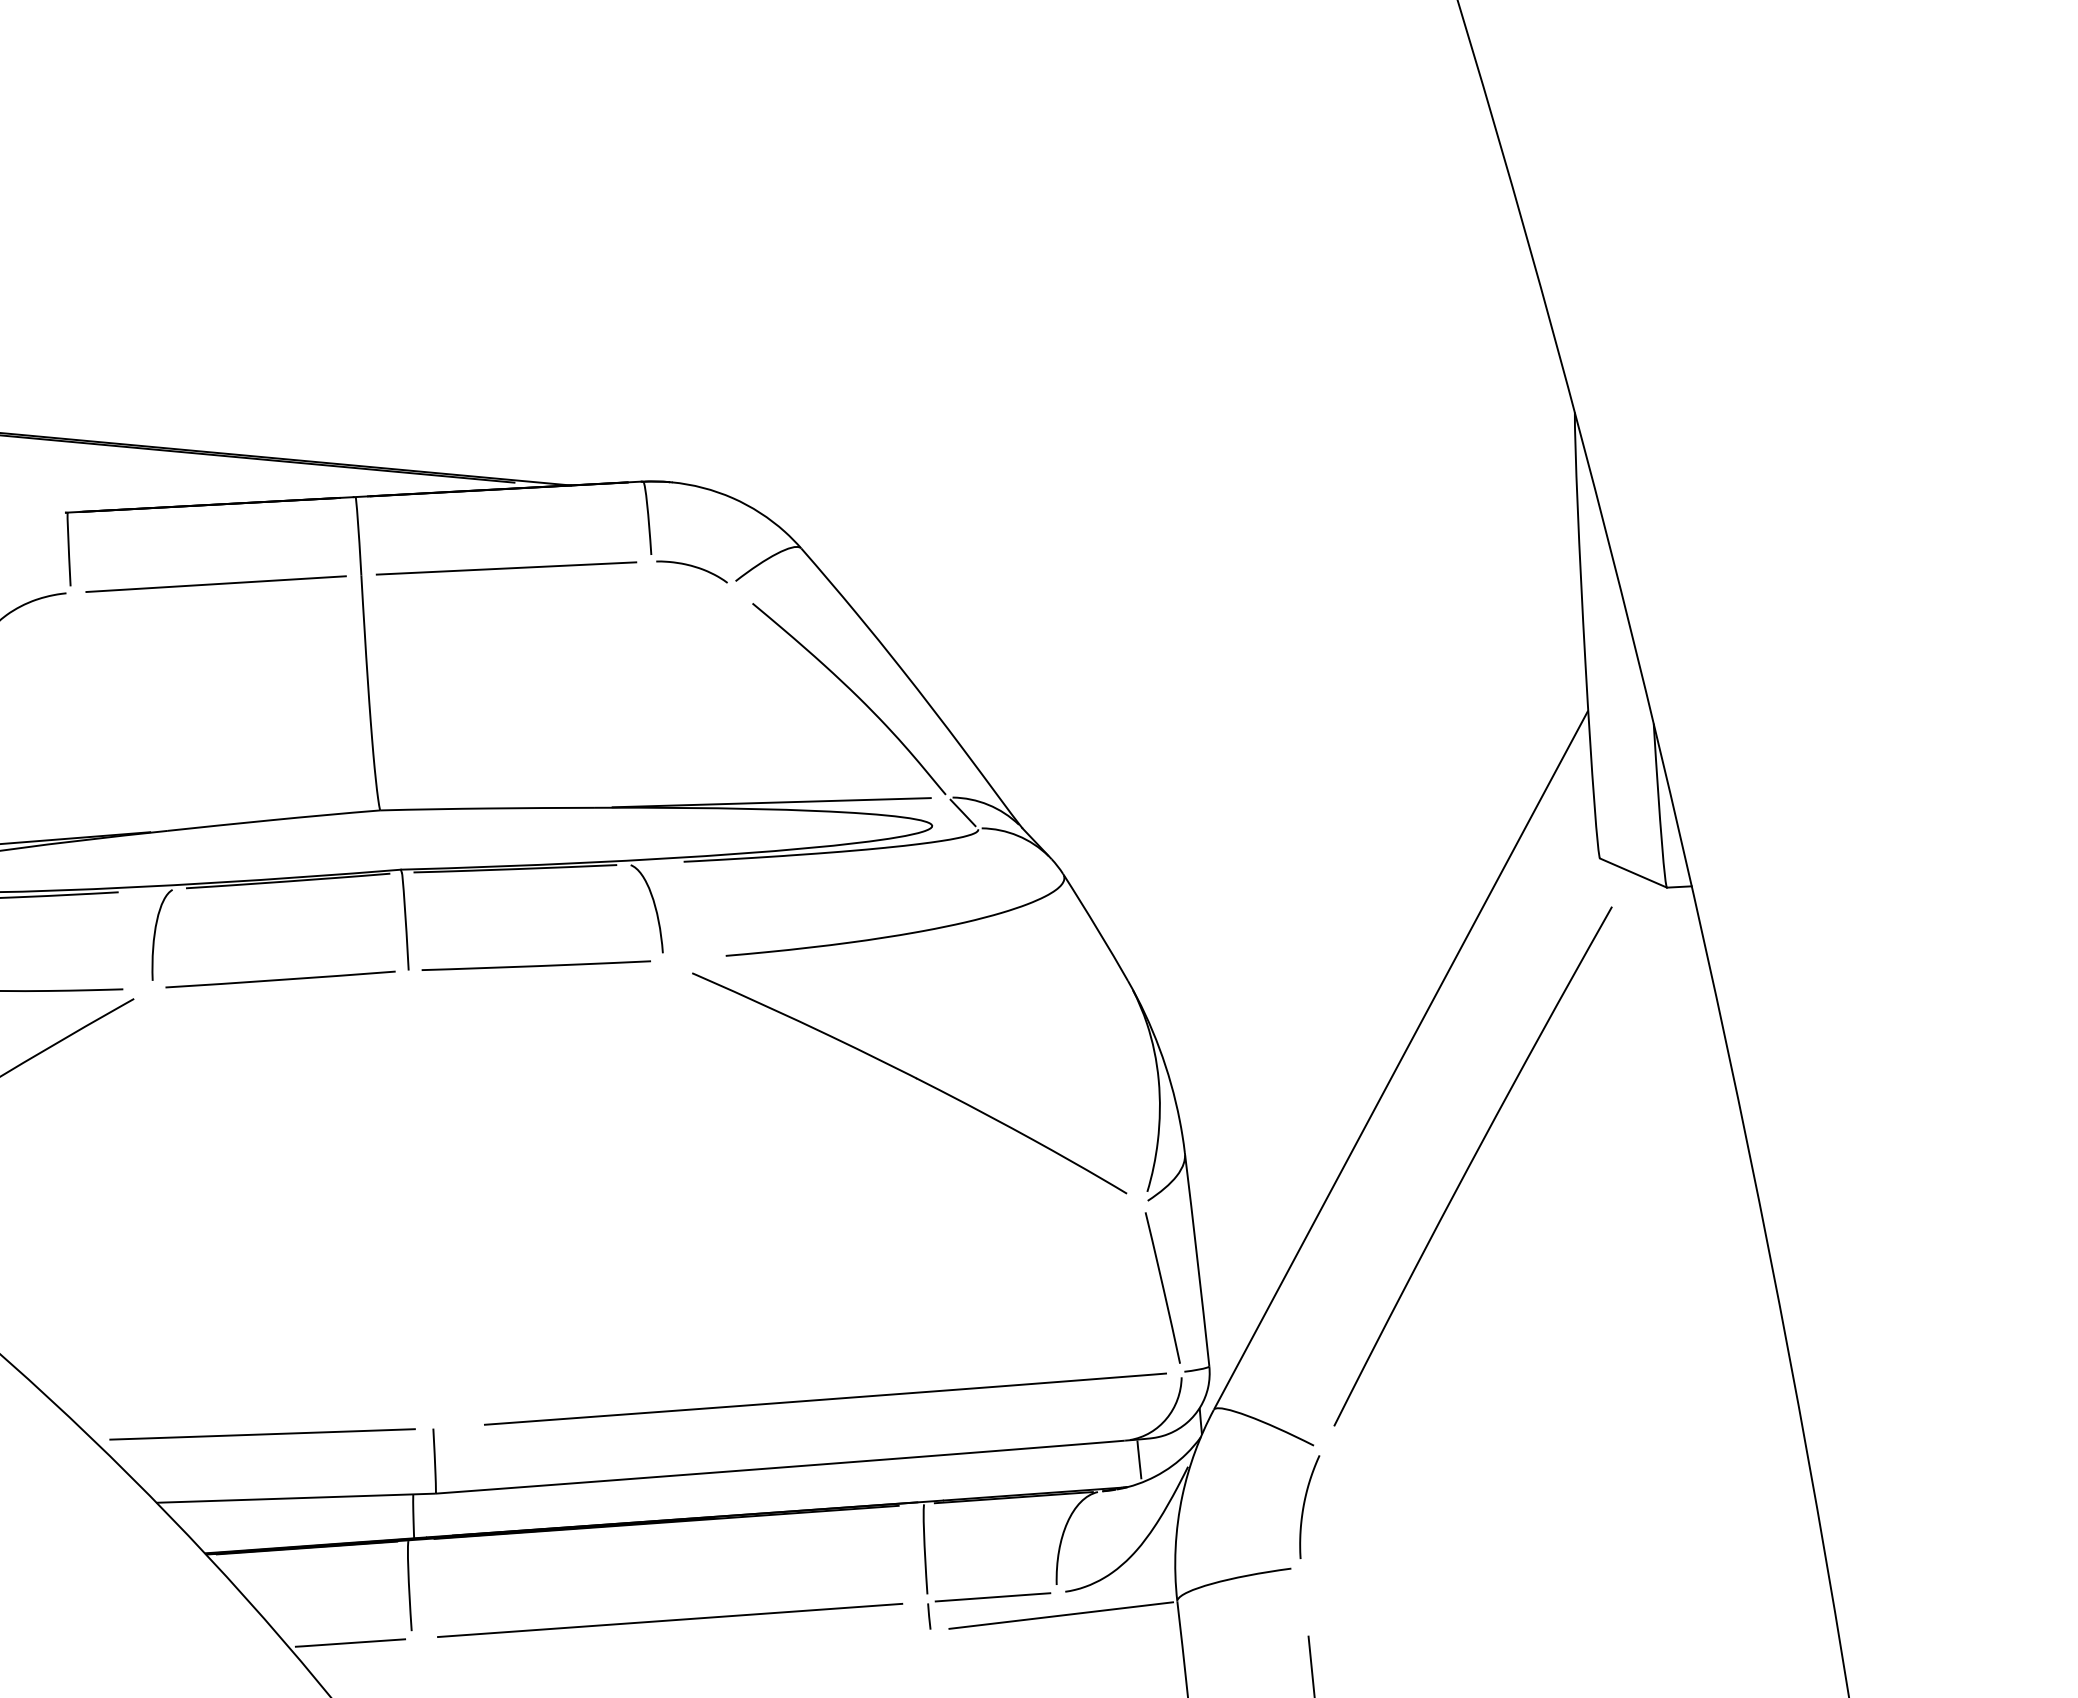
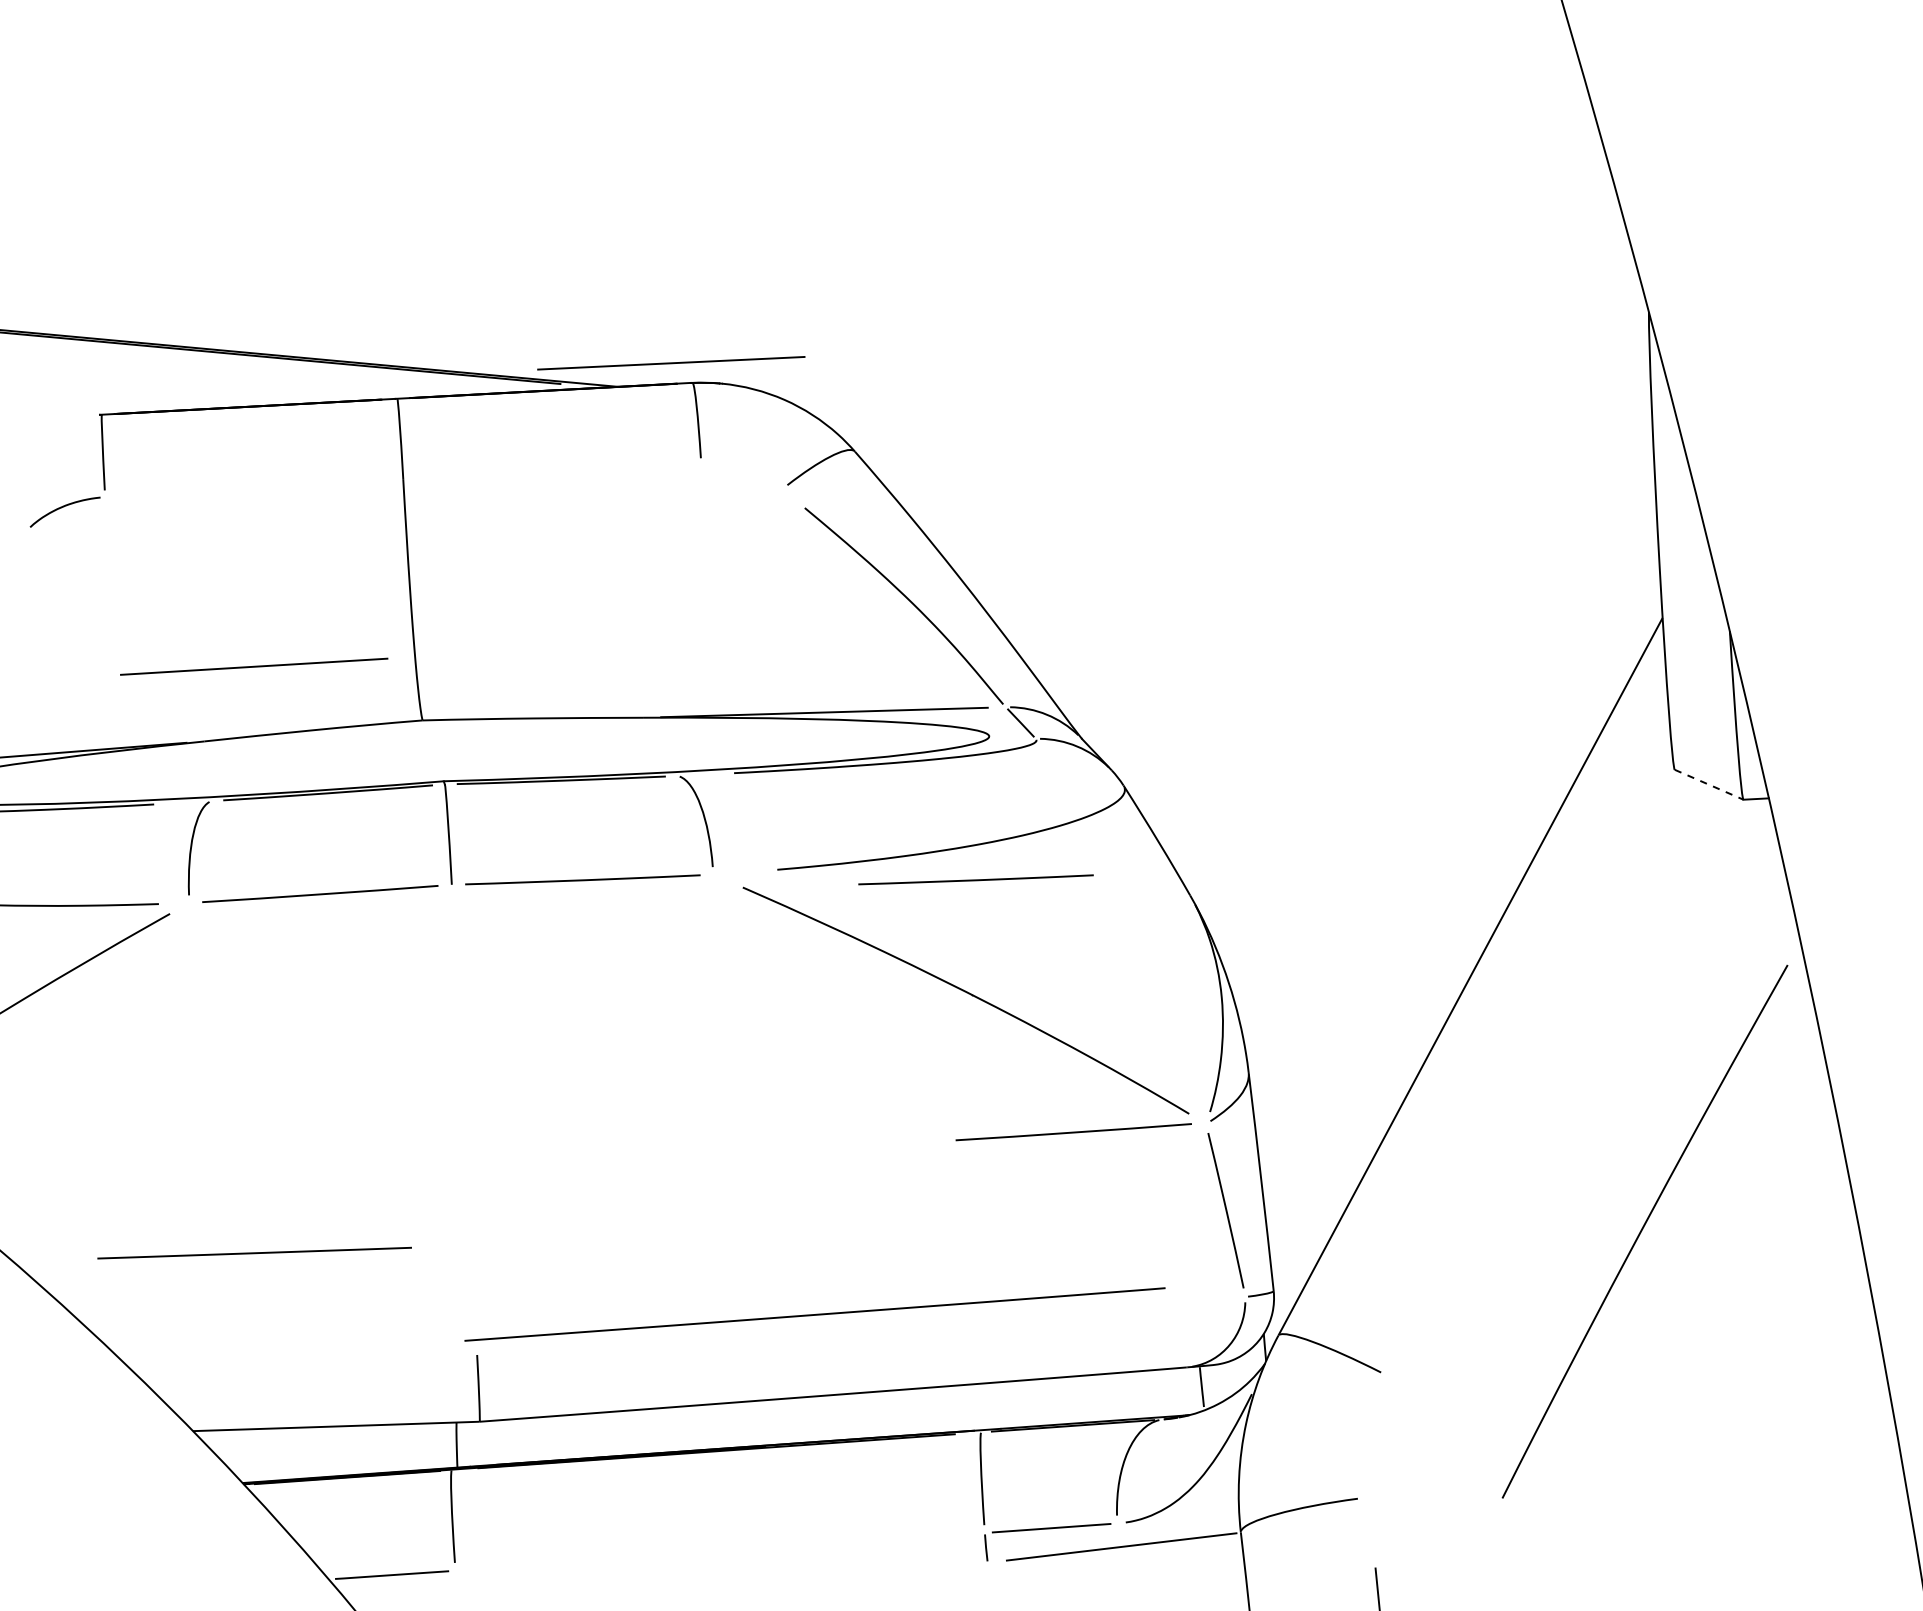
curve: (692, 567) -> (743, 471), removed
line: (506, 568) -> (671, 363), moved
line: (215, 583) -> (253, 666), moved
line: (1634, 873) -> (1710, 785), solid -> dashed
line: (918, 965) -> (975, 879), added
curve: (1470, 1166) -> (1642, 1231), moved
line: (1014, 1211) -> (1073, 1132), added
line: (825, 1398) -> (815, 1313), moved
line: (262, 1434) -> (254, 1253), moved
curve: (1305, 1503) -> (1372, 1431), removed
line: (670, 1620) -> (720, 1551), removed

